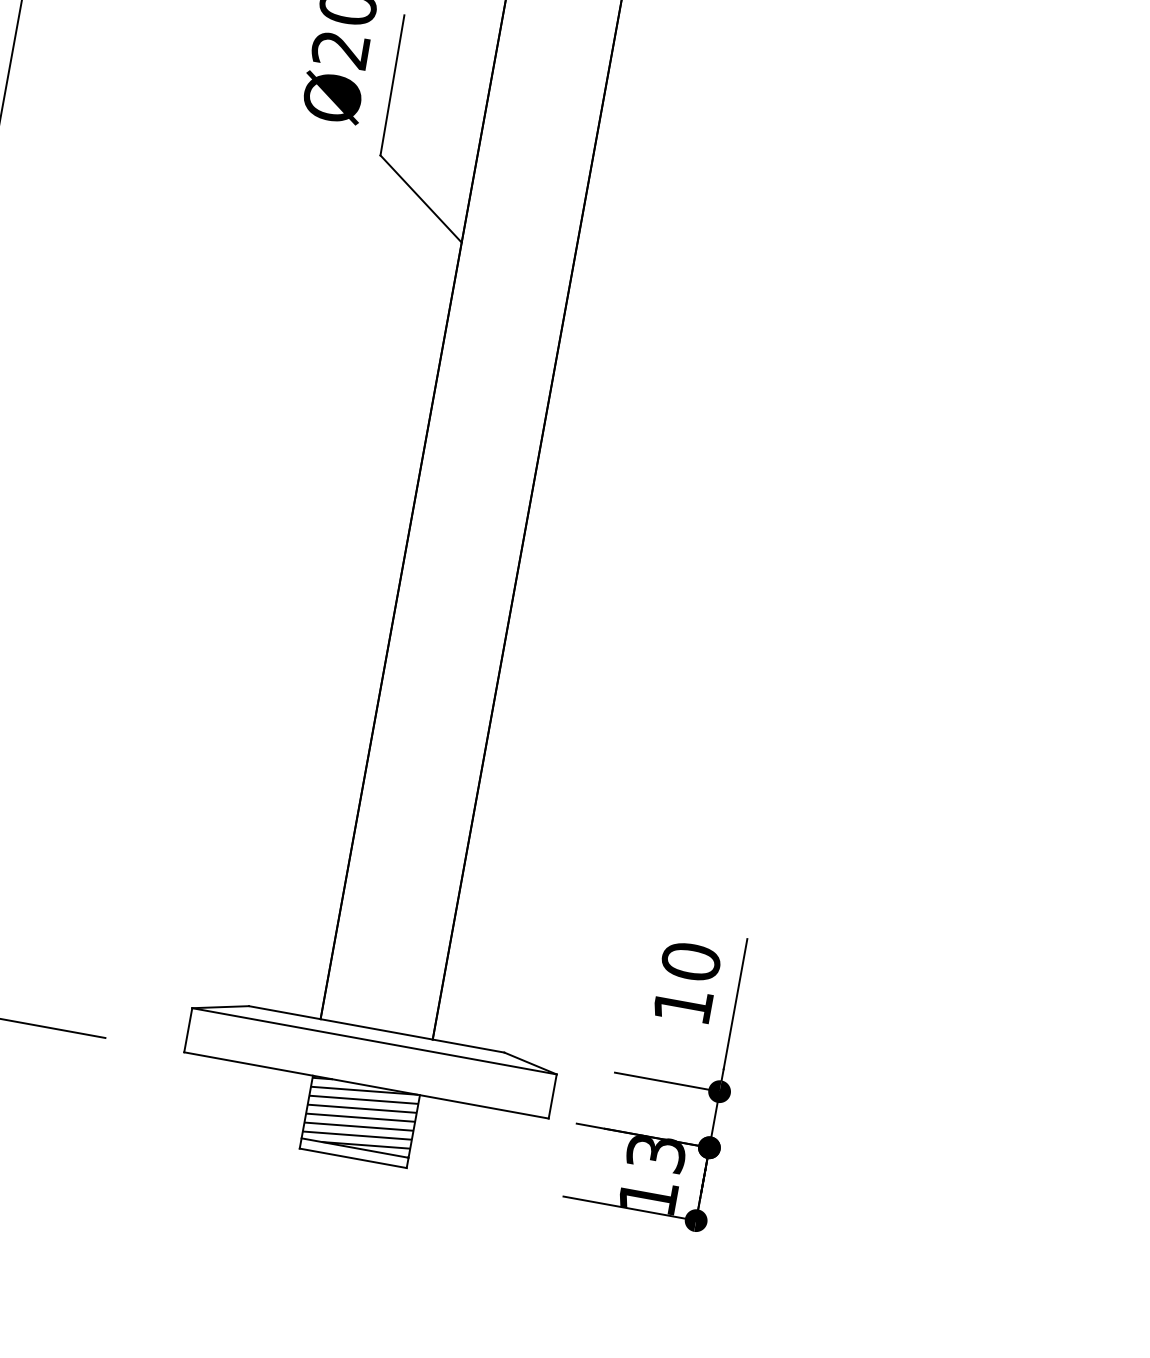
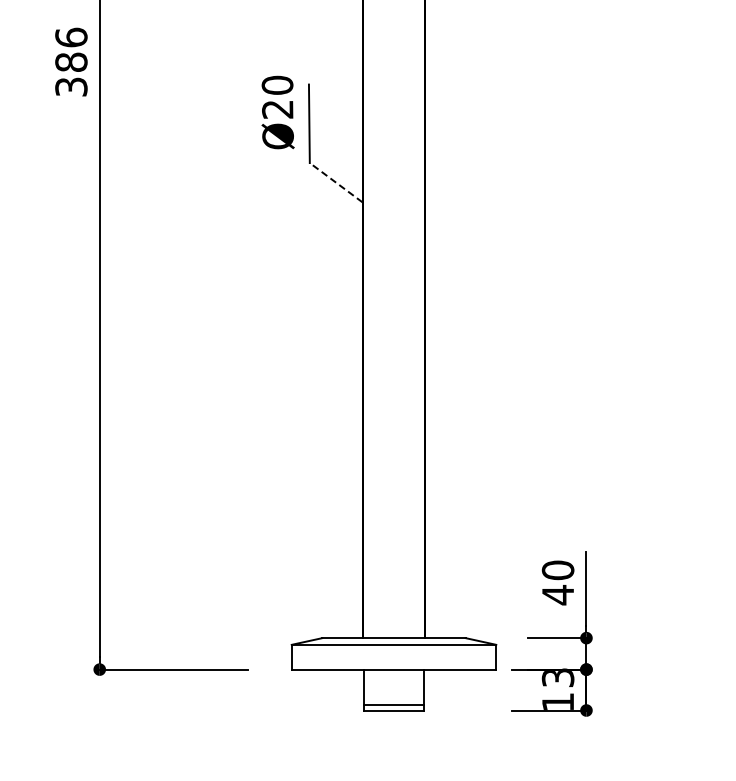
line: (421, 198) -> (336, 182), solid -> dashed
text: (682, 1004) -> (557, 594), 10 -> 40
hatch: (361, 1115) -> (394, 686), removed

